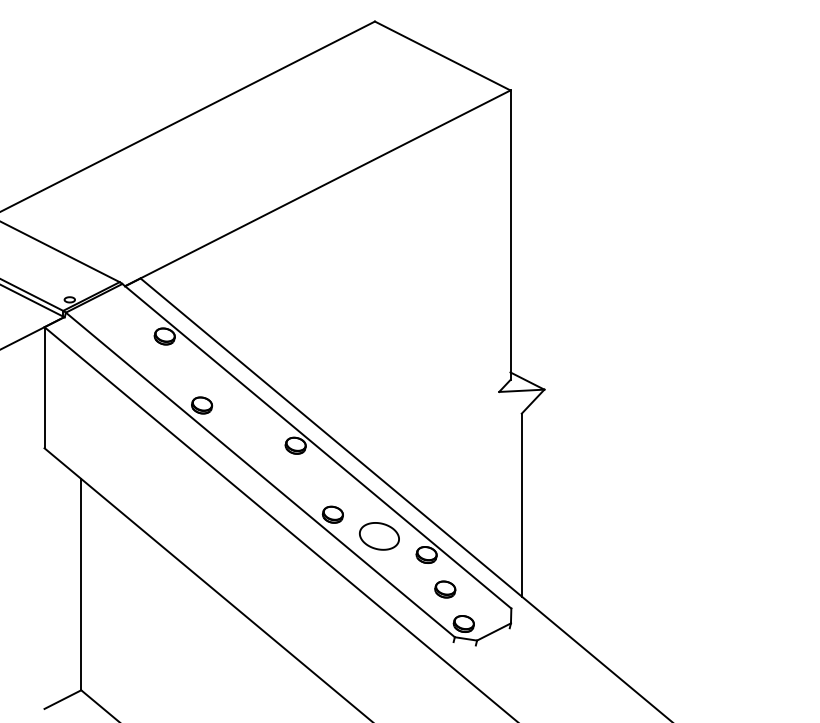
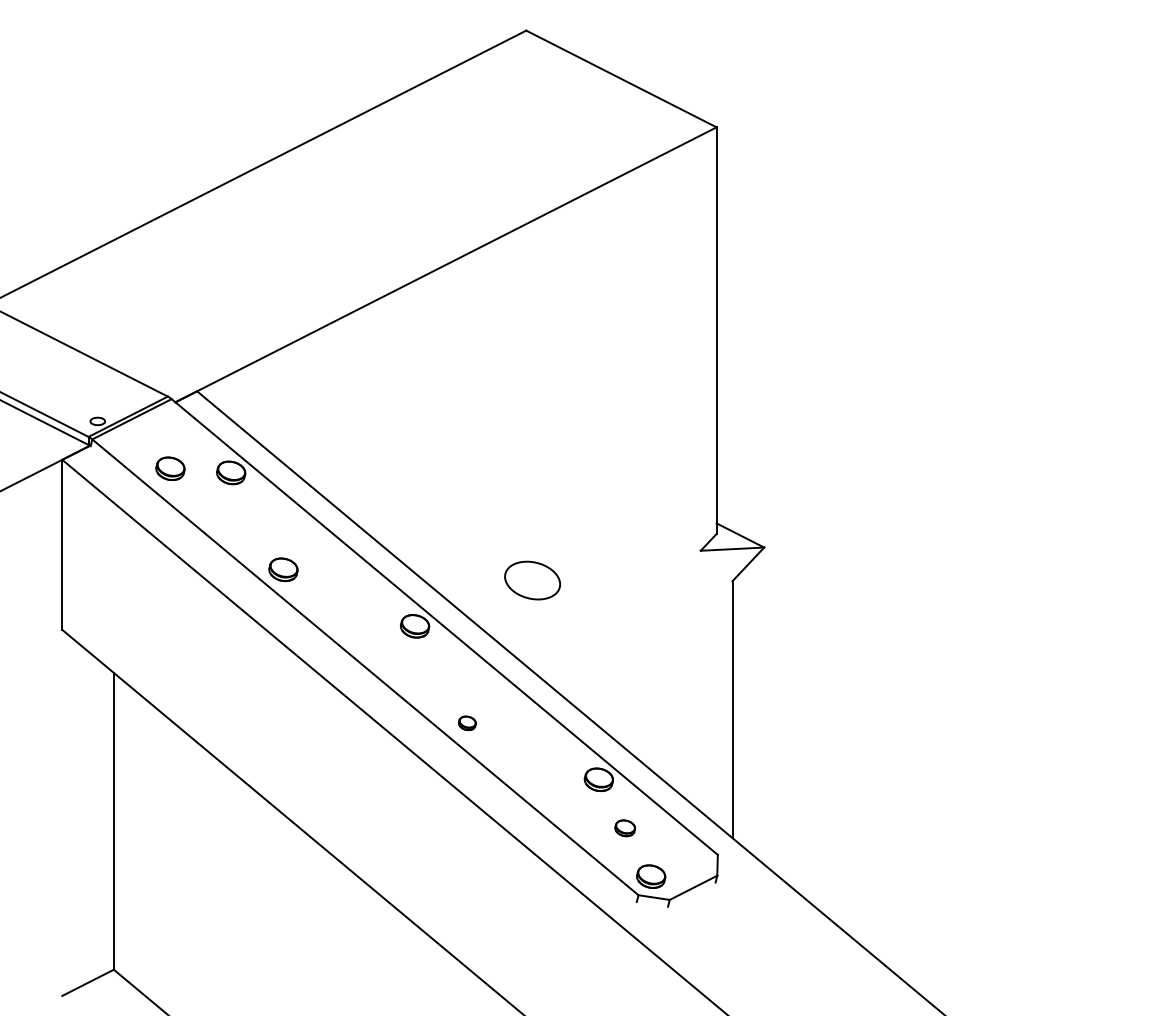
part: (121, 333) -> (170, 468), added
part: (333, 514) -> (467, 723), size x0.6
part: (379, 536) -> (532, 580), moved
part: (445, 589) -> (625, 828), size x0.7

